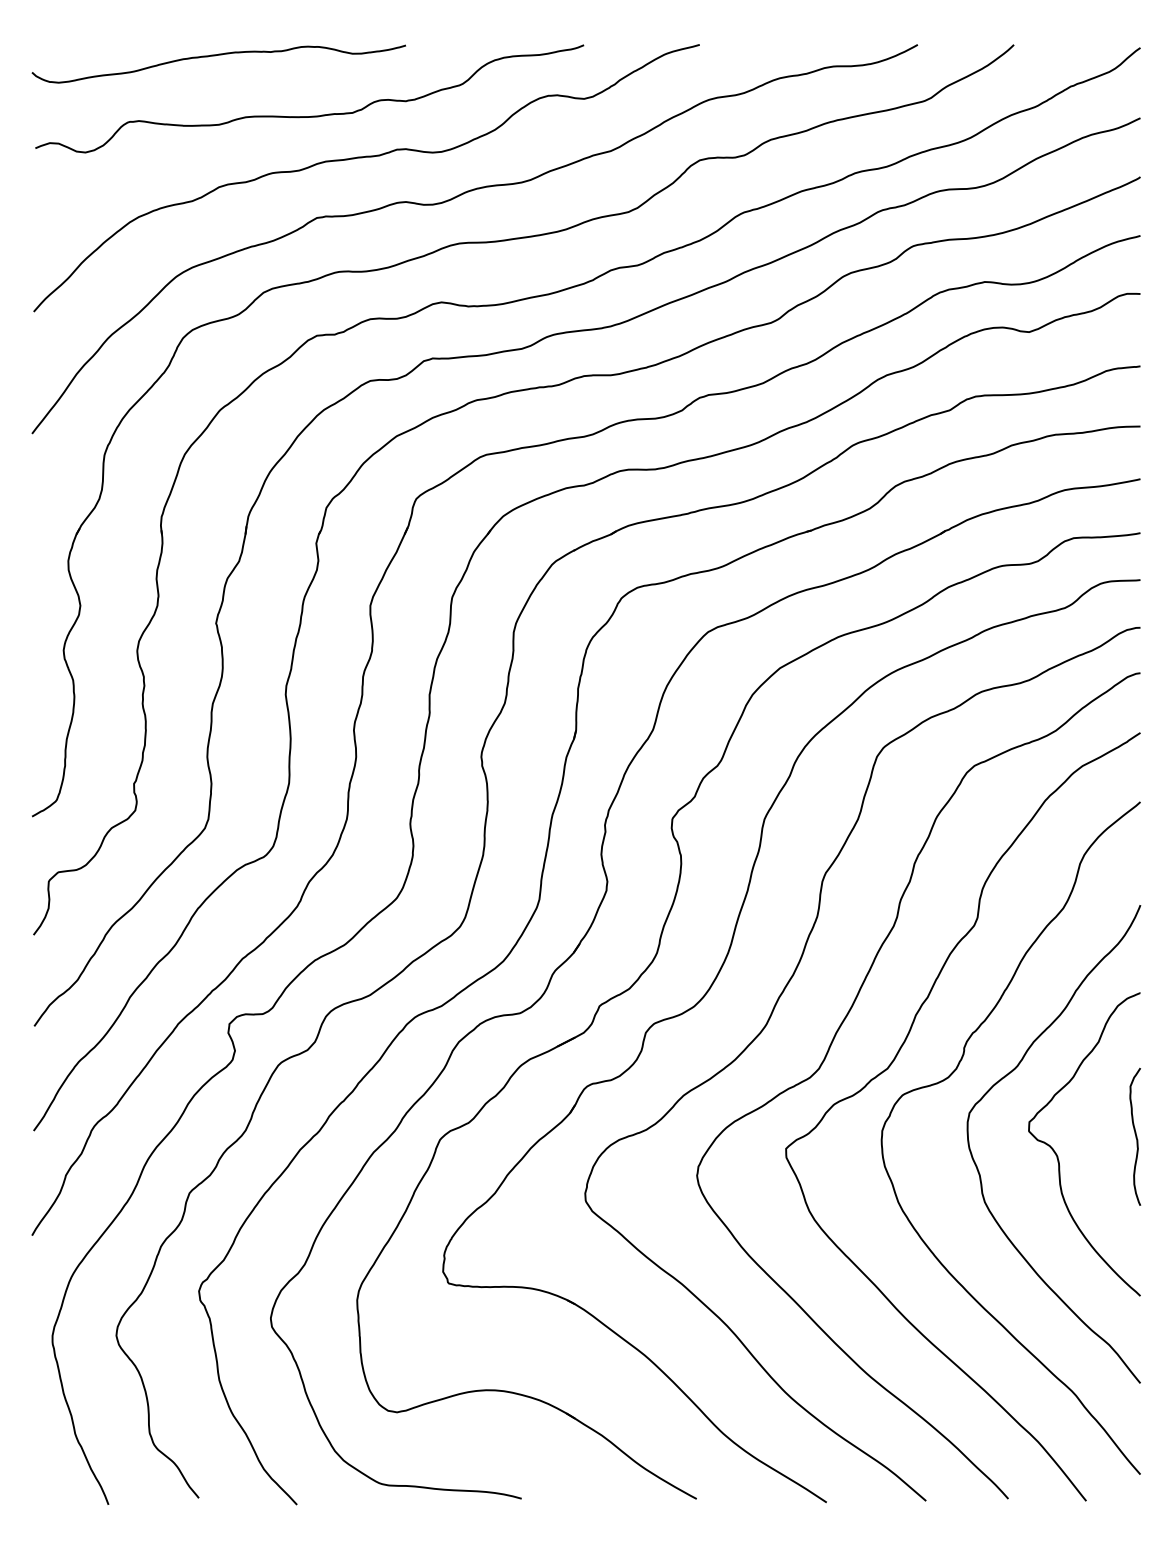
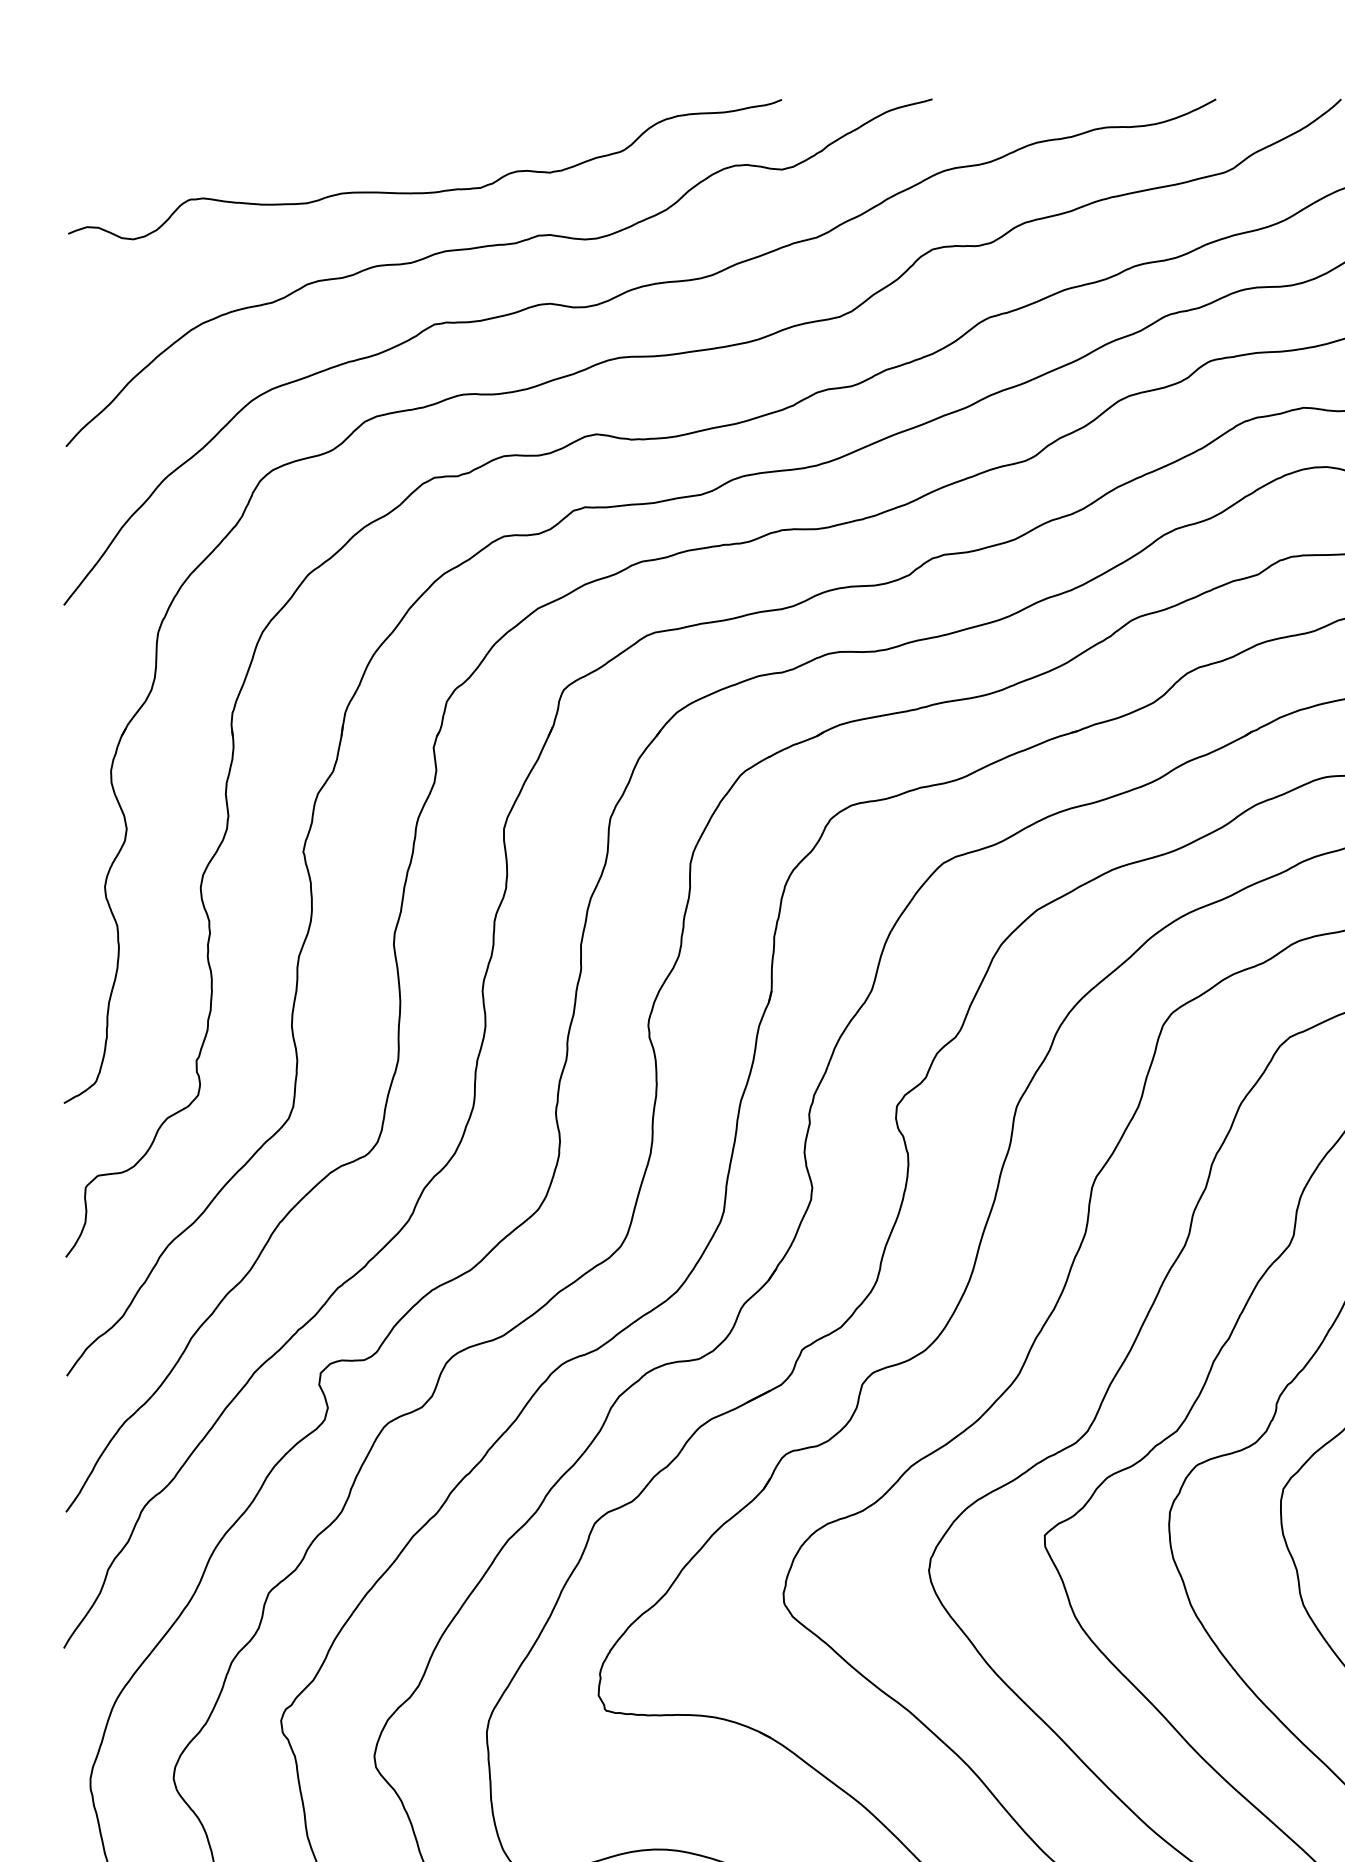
curve: (215, 56) -> (302, 114), removed

